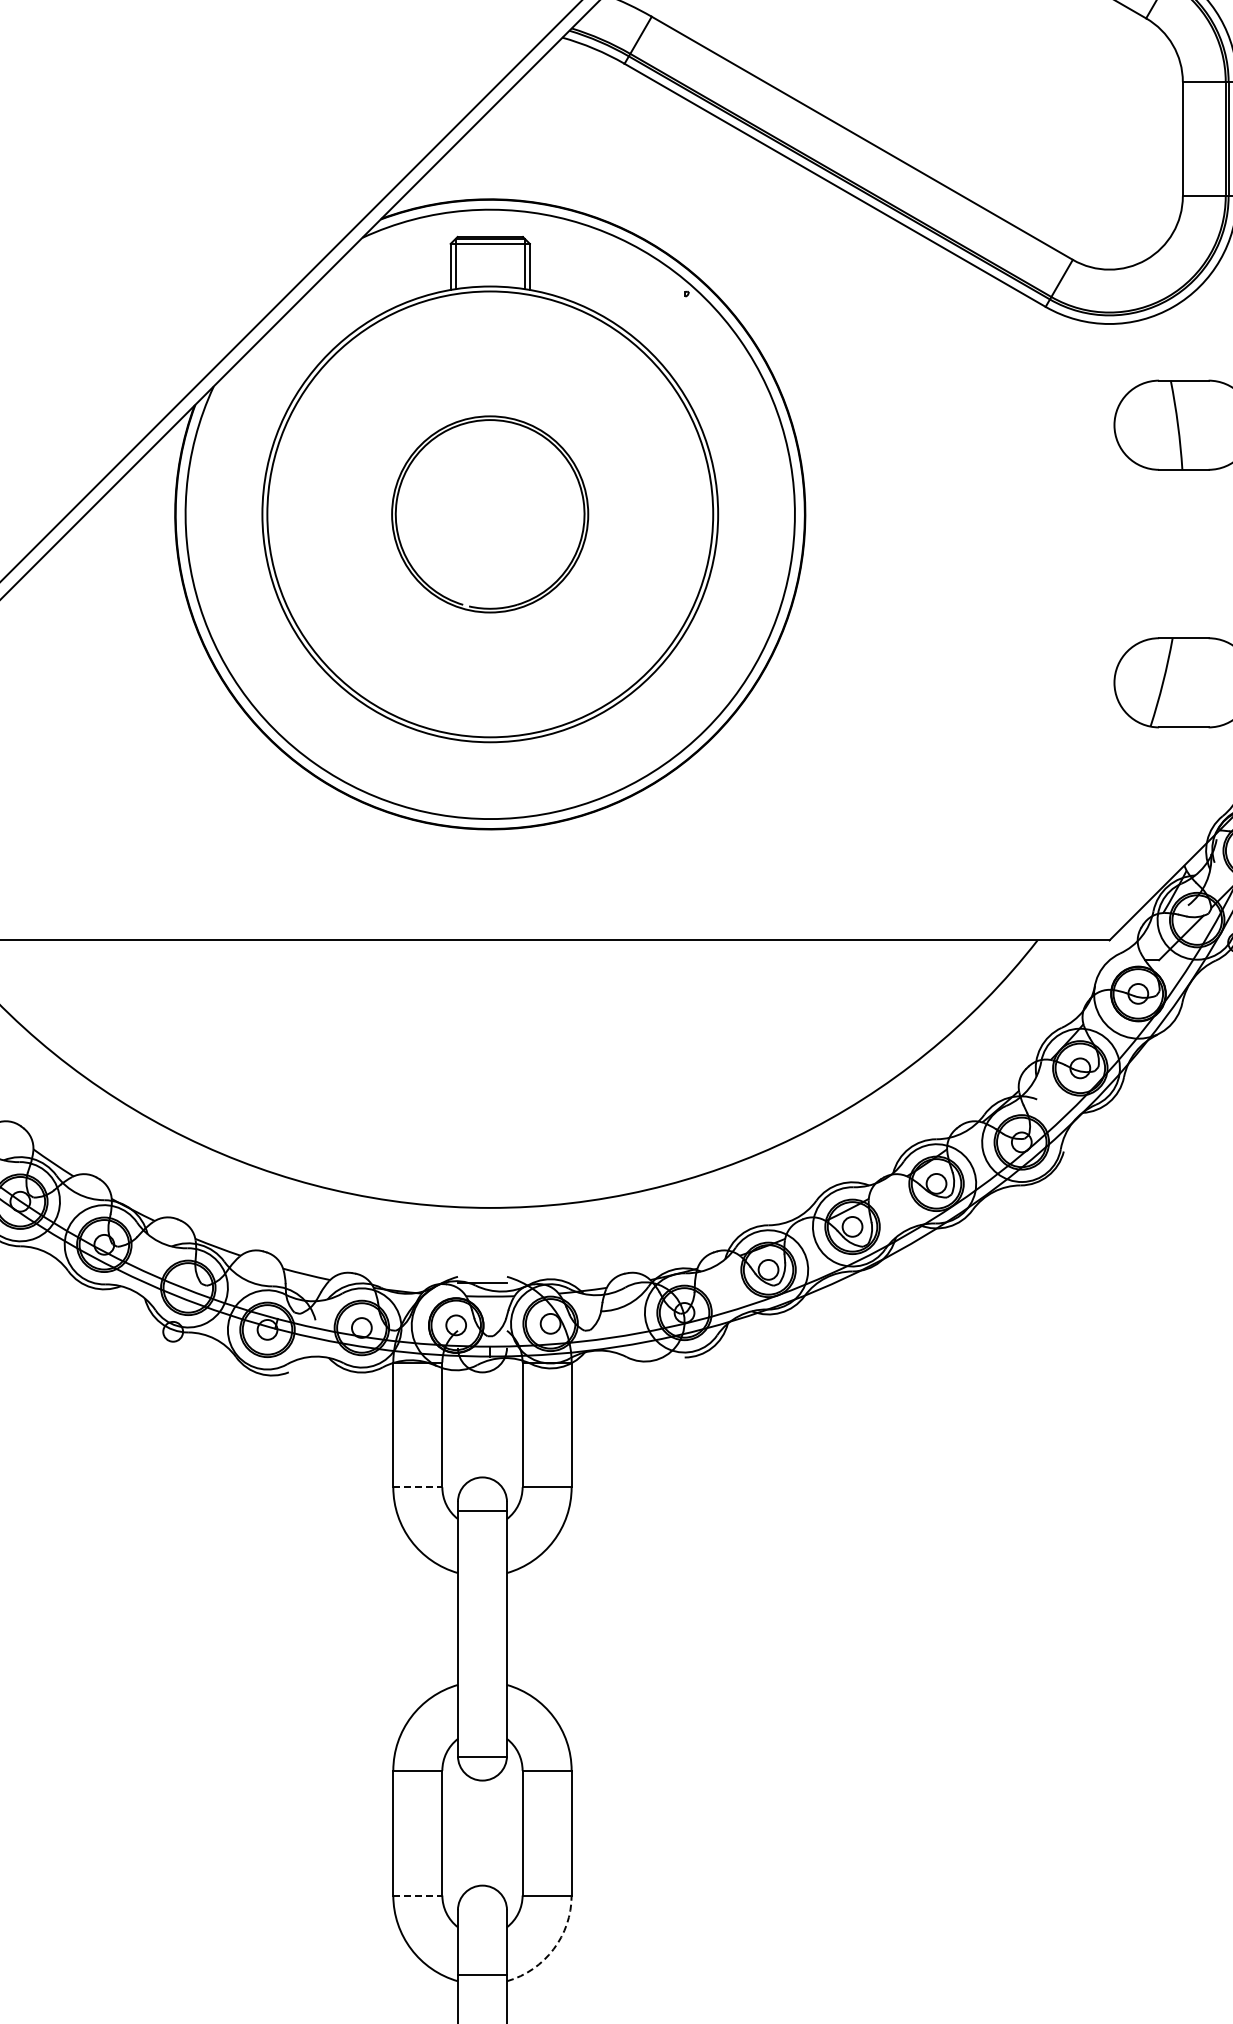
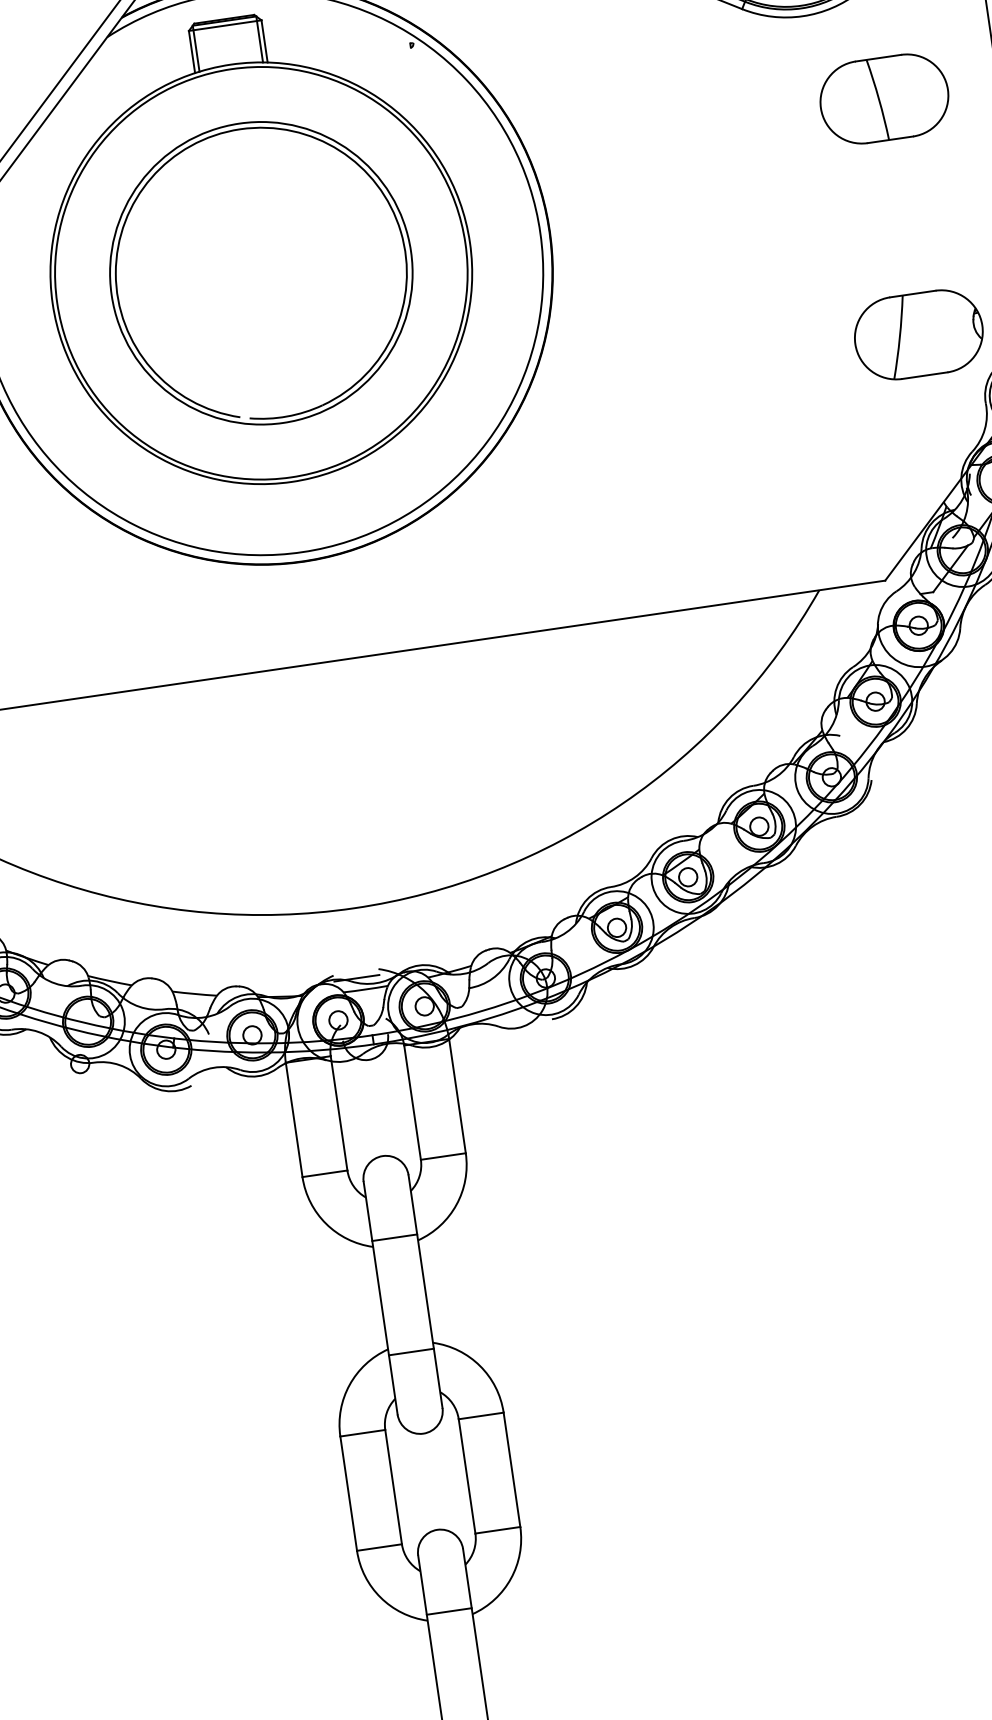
part: (489, 514) -> (260, 273), size x1.67
line: (417, 1487) -> (324, 1173), dashed -> solid
line: (482, 1510) -> (394, 1237), moved
line: (482, 1757) -> (411, 1352), moved
line: (417, 1895) -> (379, 1547), dashed -> solid
arc: (553, 1949) -> (510, 1578), dashed -> solid

